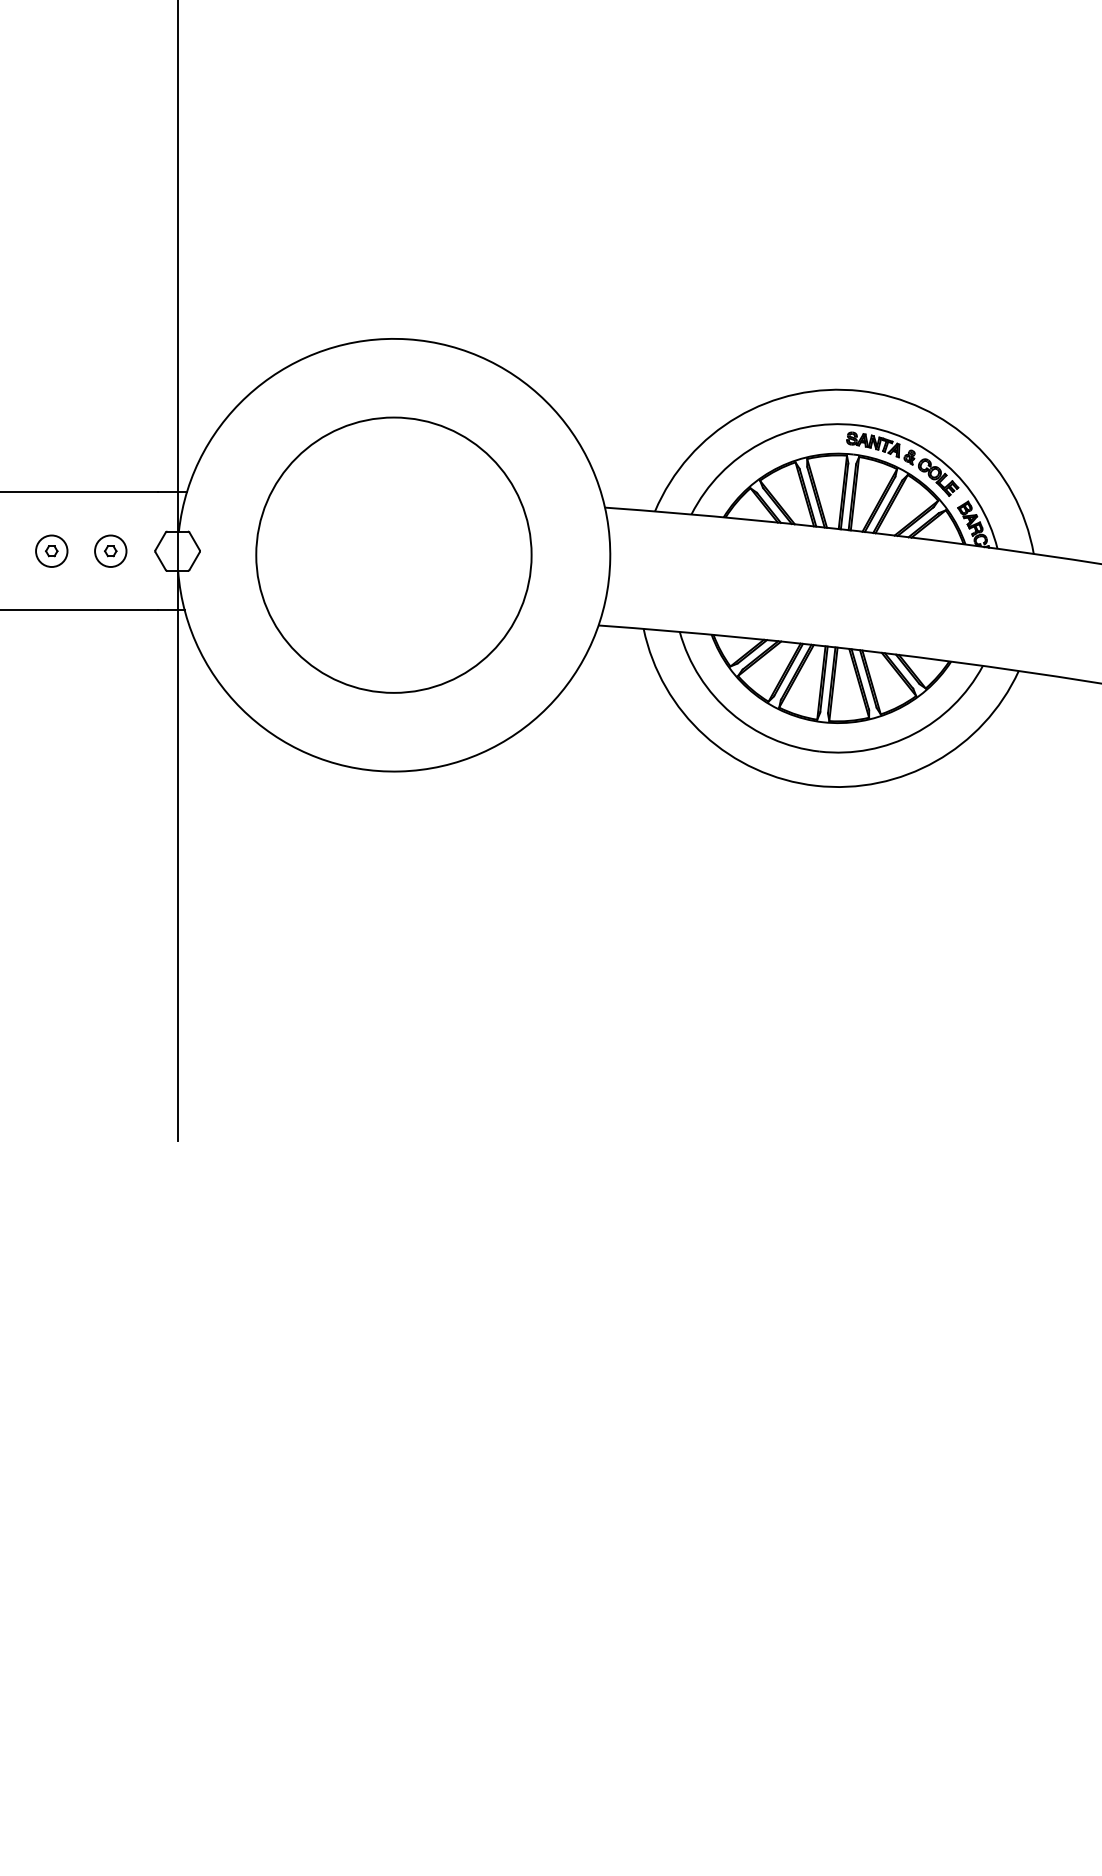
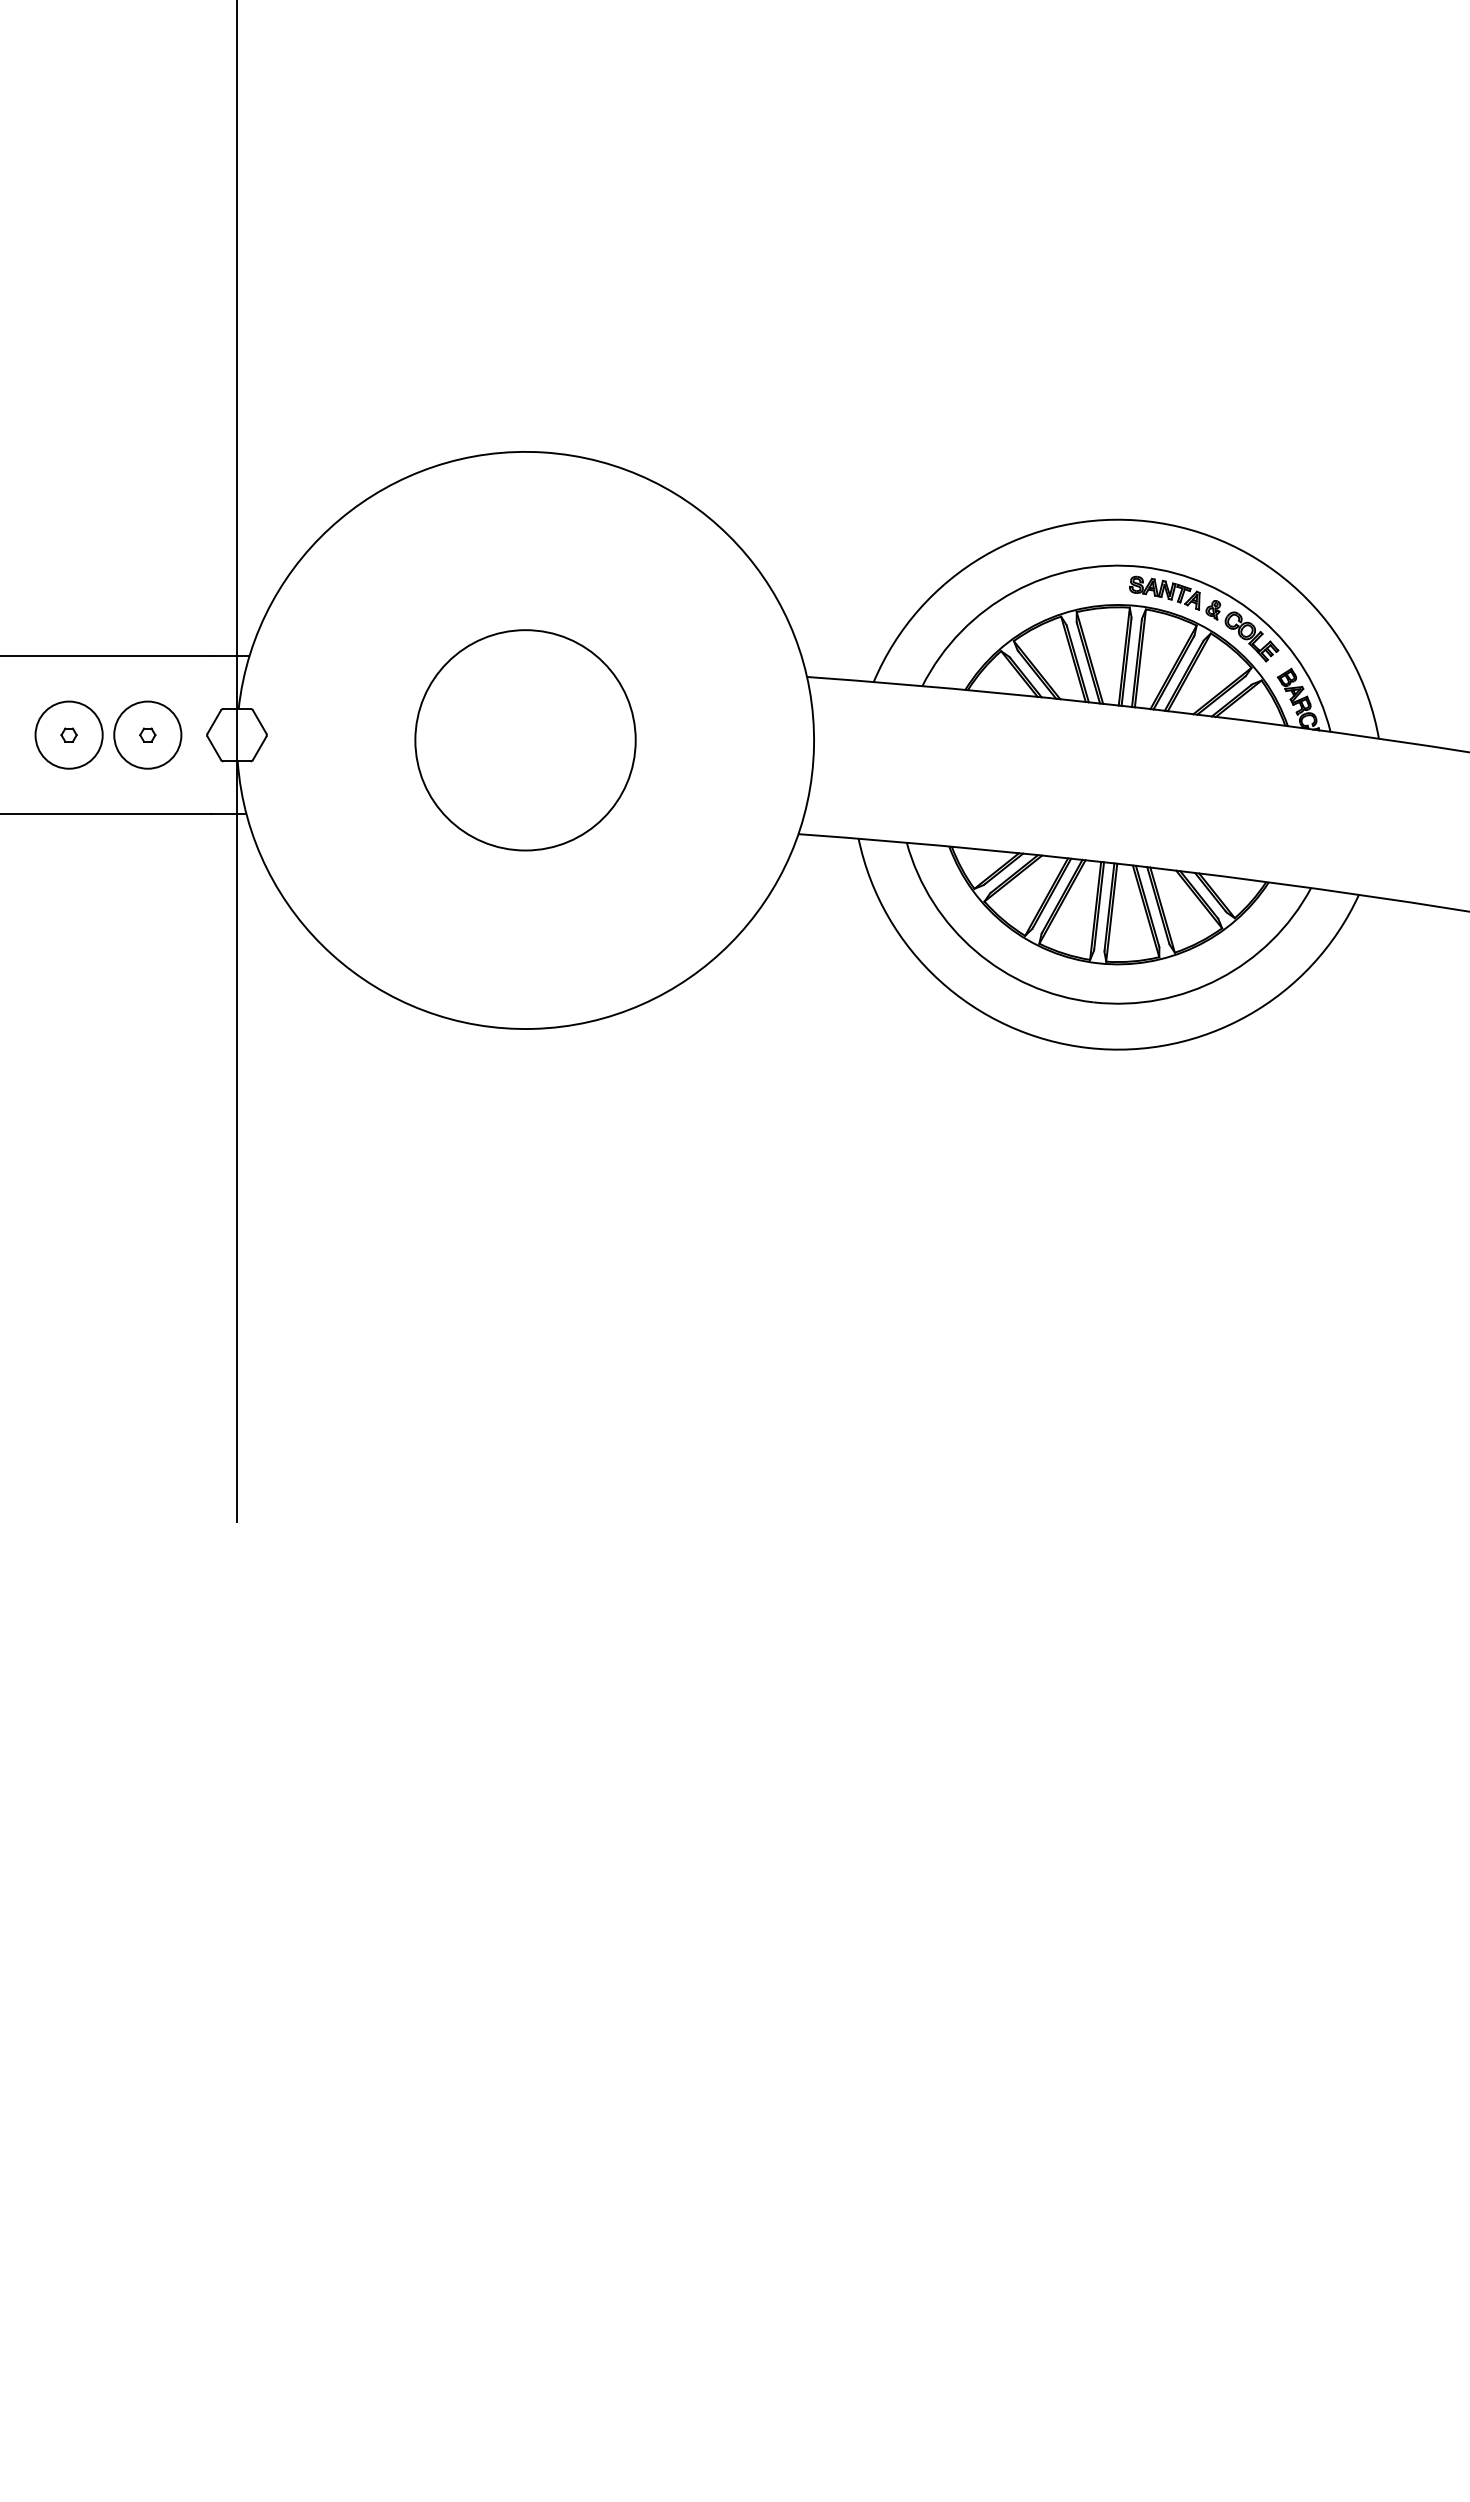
circle: (51, 550) -> (68, 734), size x1.6
circle: (110, 550) -> (147, 734), size x1.6
circle: (393, 554) -> (524, 739), size x0.6

